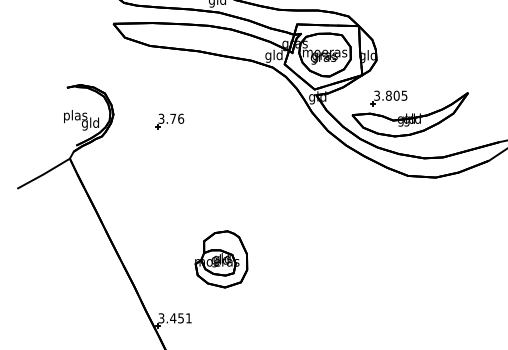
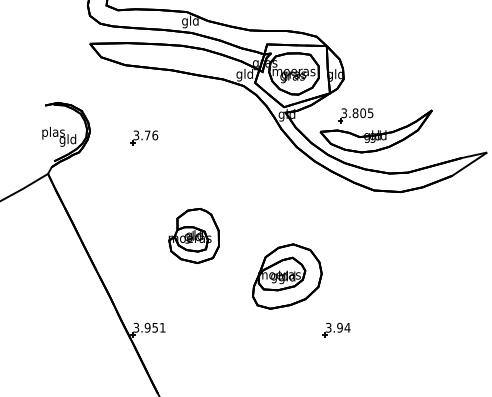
part: (220, 258) -> (193, 235), moved
part: (318, 265) -> (287, 276), added
text: (173, 318) -> (147, 327), 3.451 -> 3.951
part: (369, 320) -> (336, 329), added

